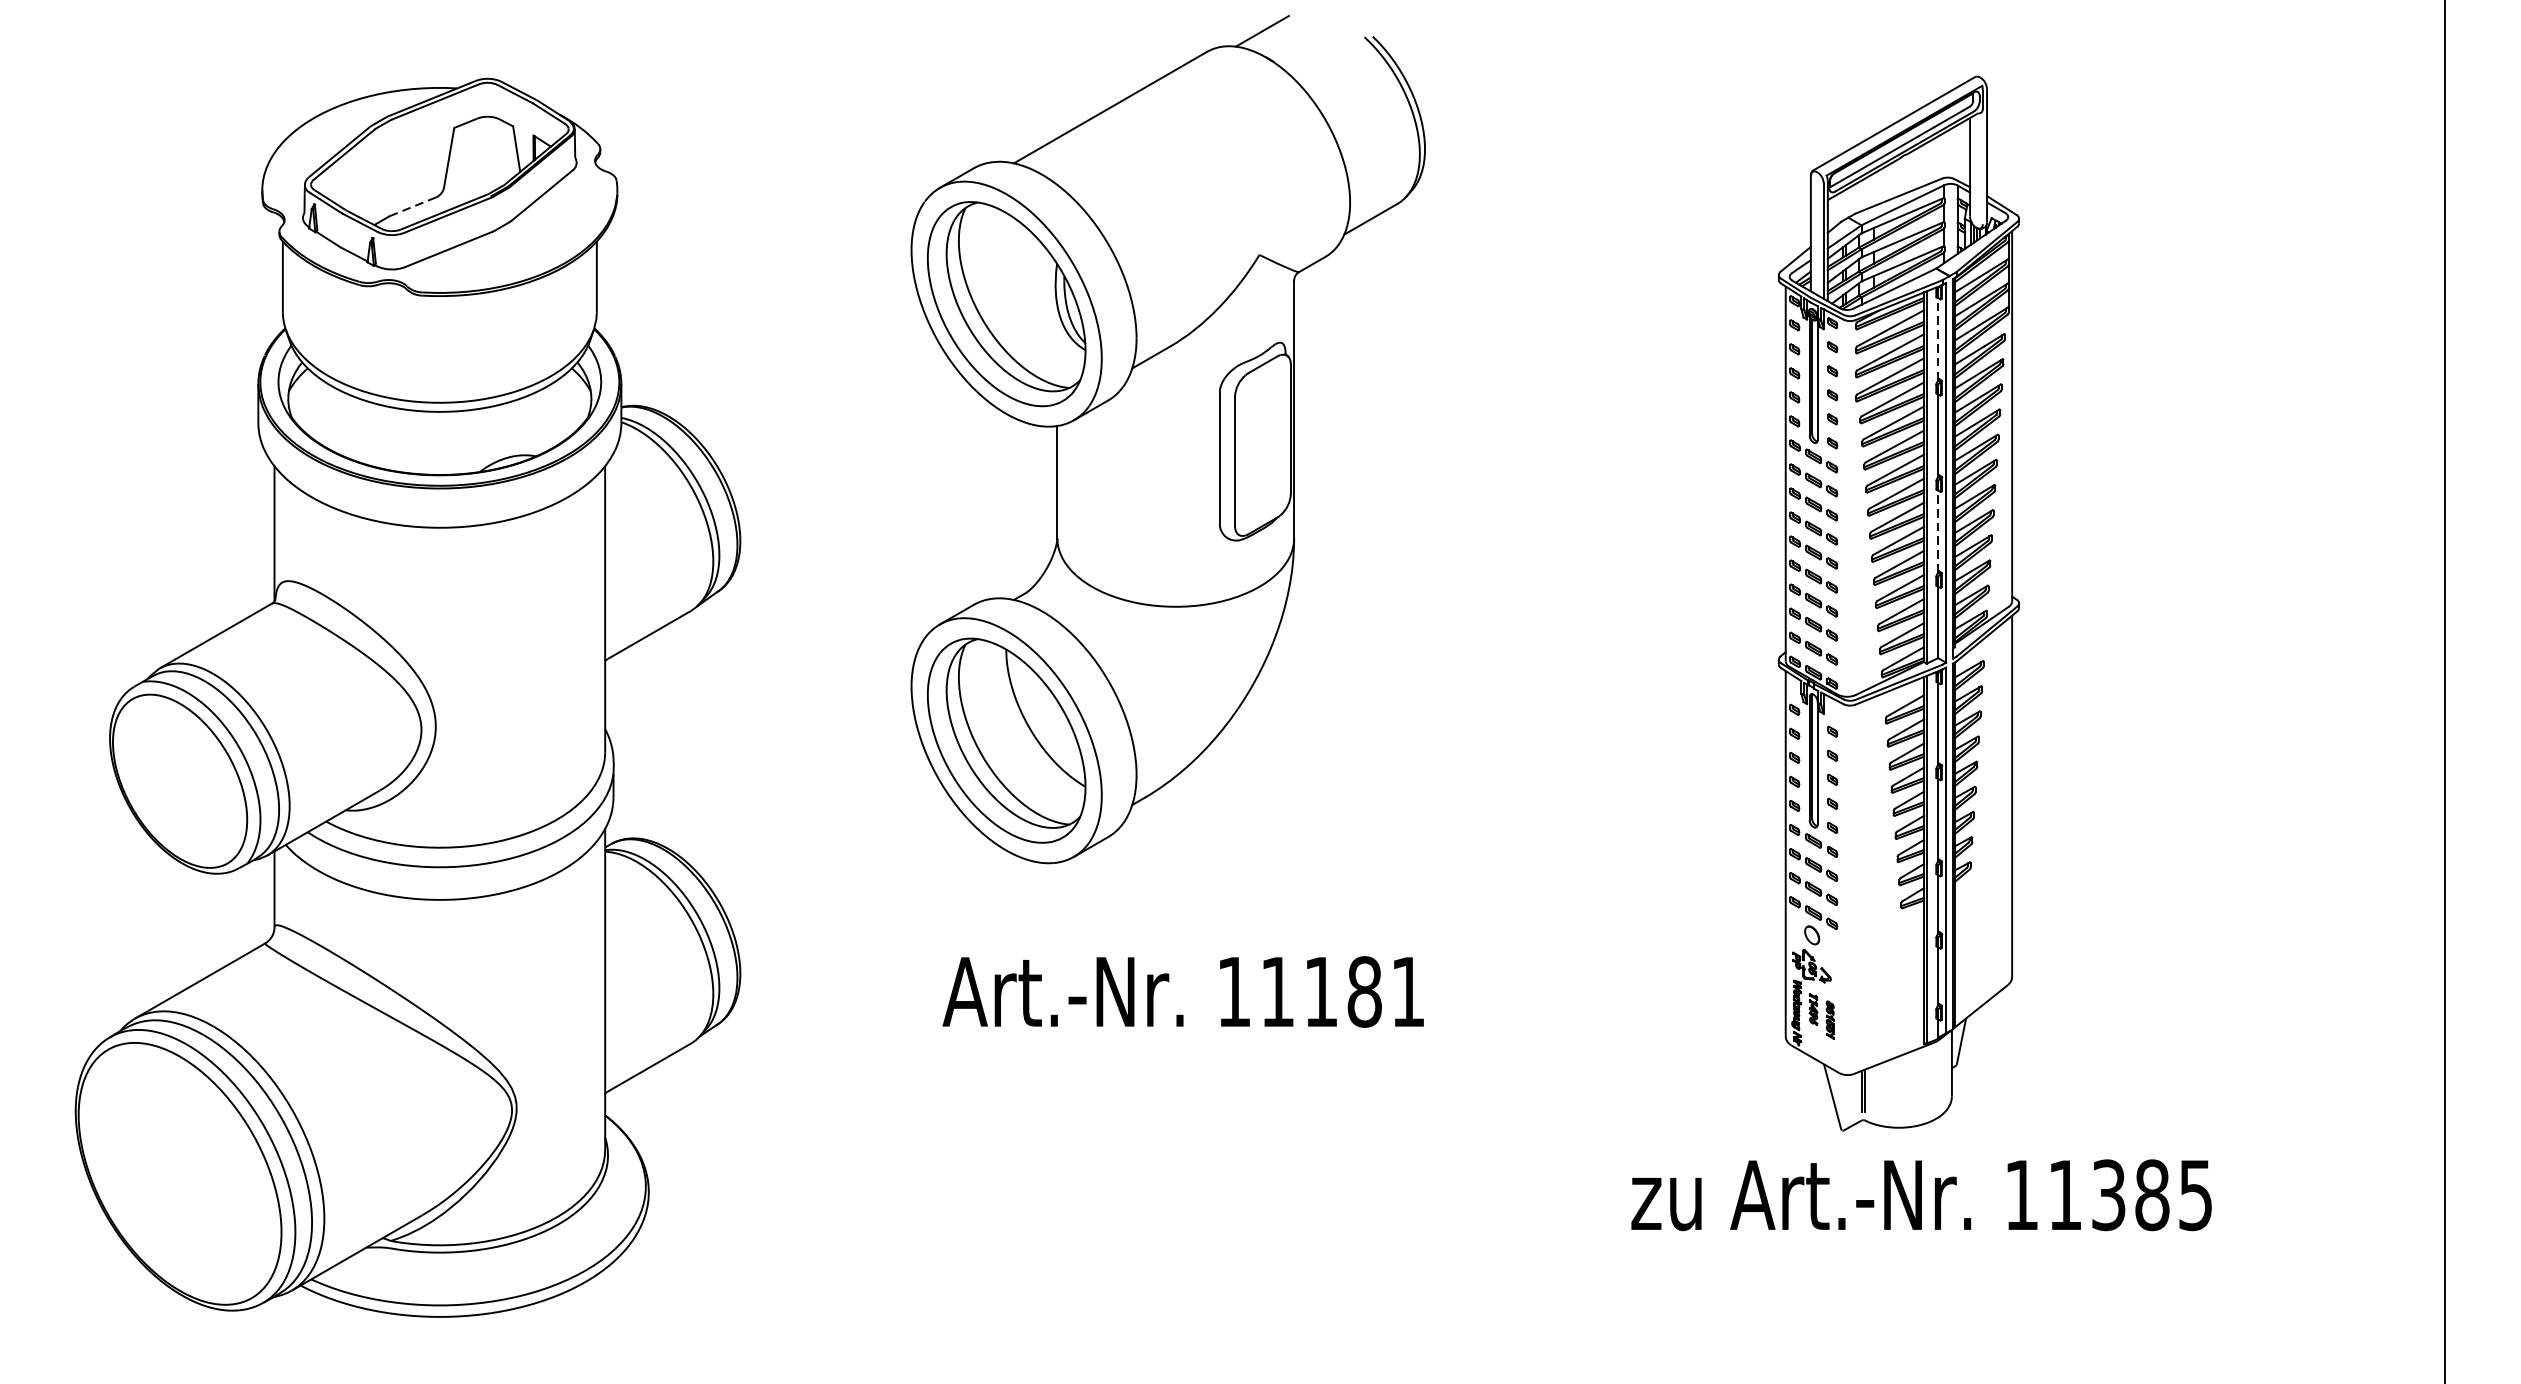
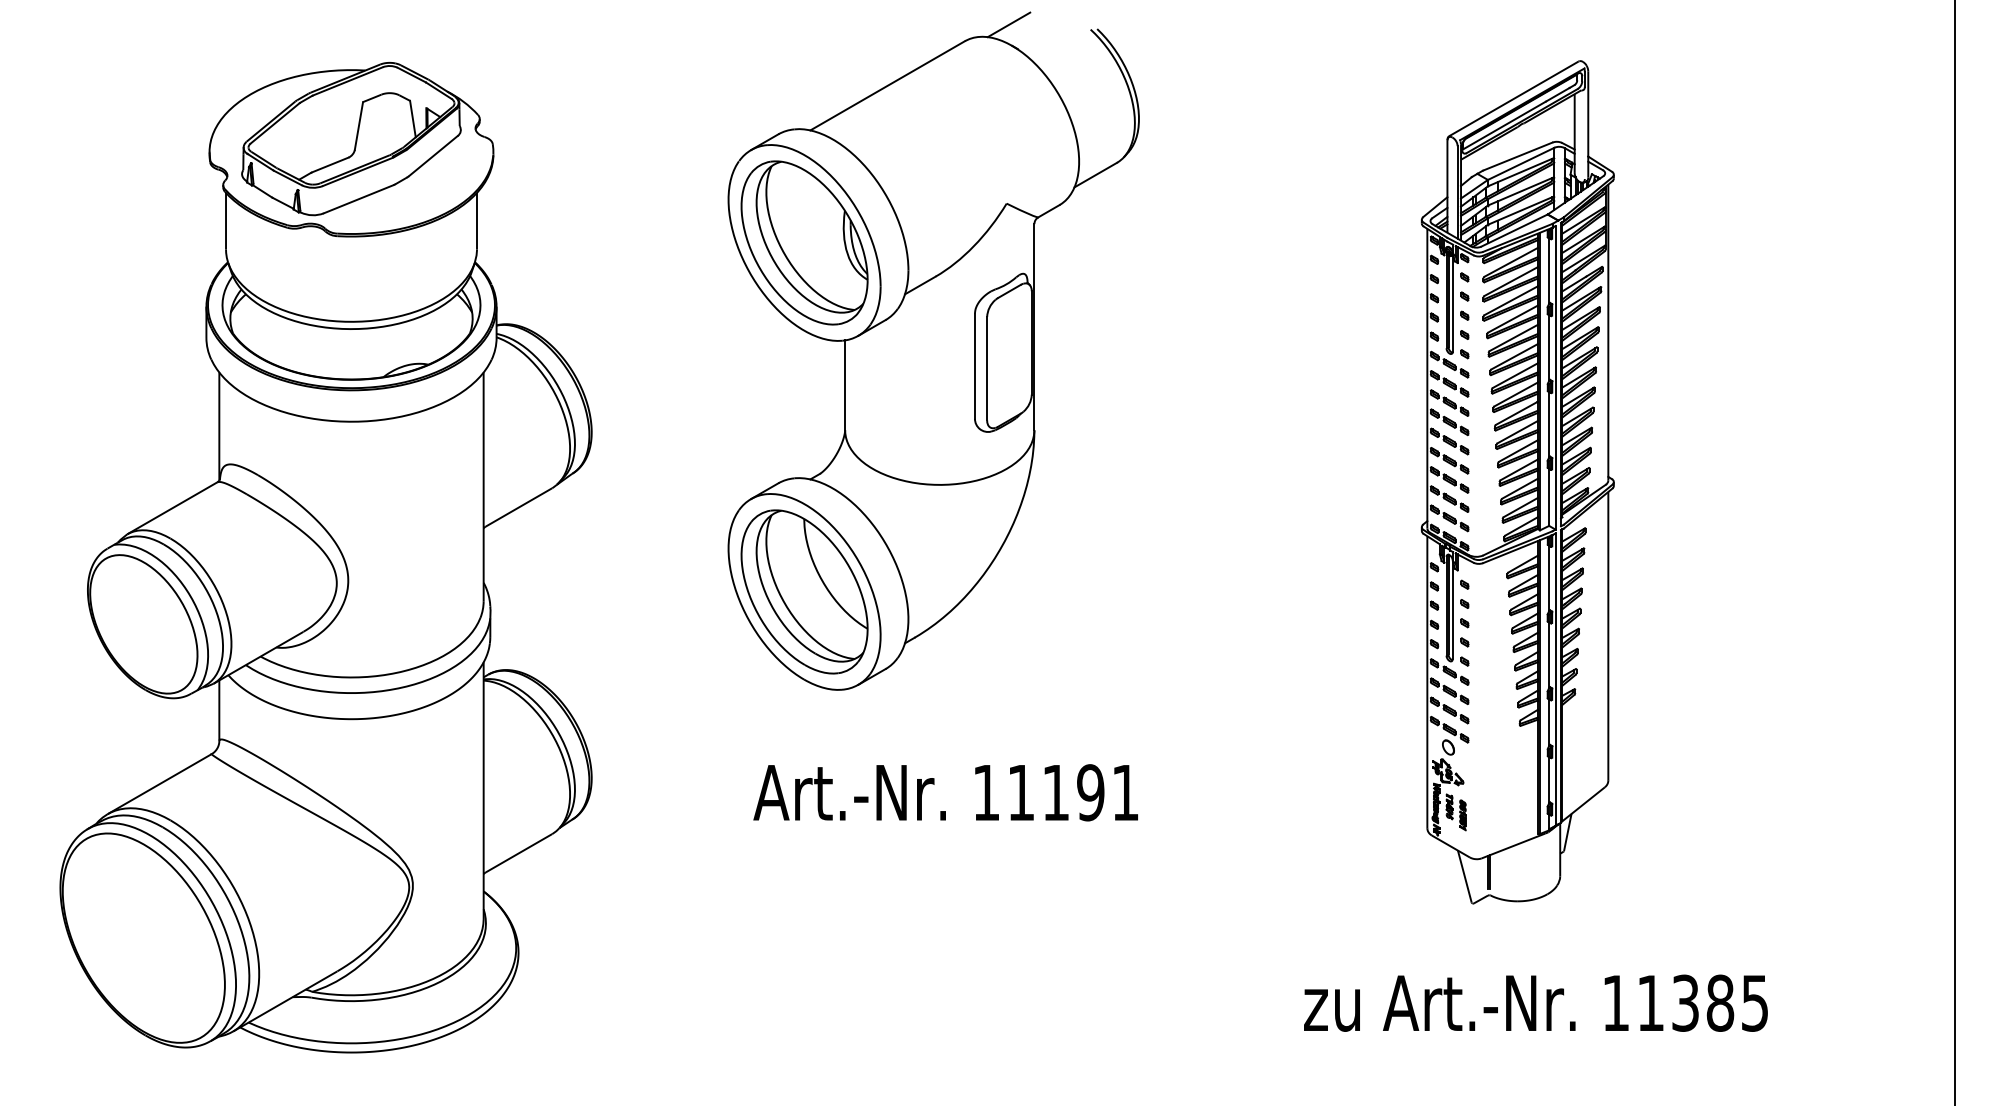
line: (412, 207) -> (329, 165), dashed -> solid
line: (1938, 339) -> (1549, 271), dashed -> solid
line: (1938, 531) -> (1549, 424), dashed -> solid
text: (1364, 991) -> (1090, 792), 11181 -> 11191
text: (1921, 1194) -> (1535, 1002), moved

